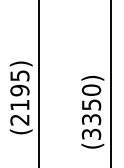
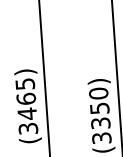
text: (19, 104) -> (26, 113), (2195) -> (3465)

